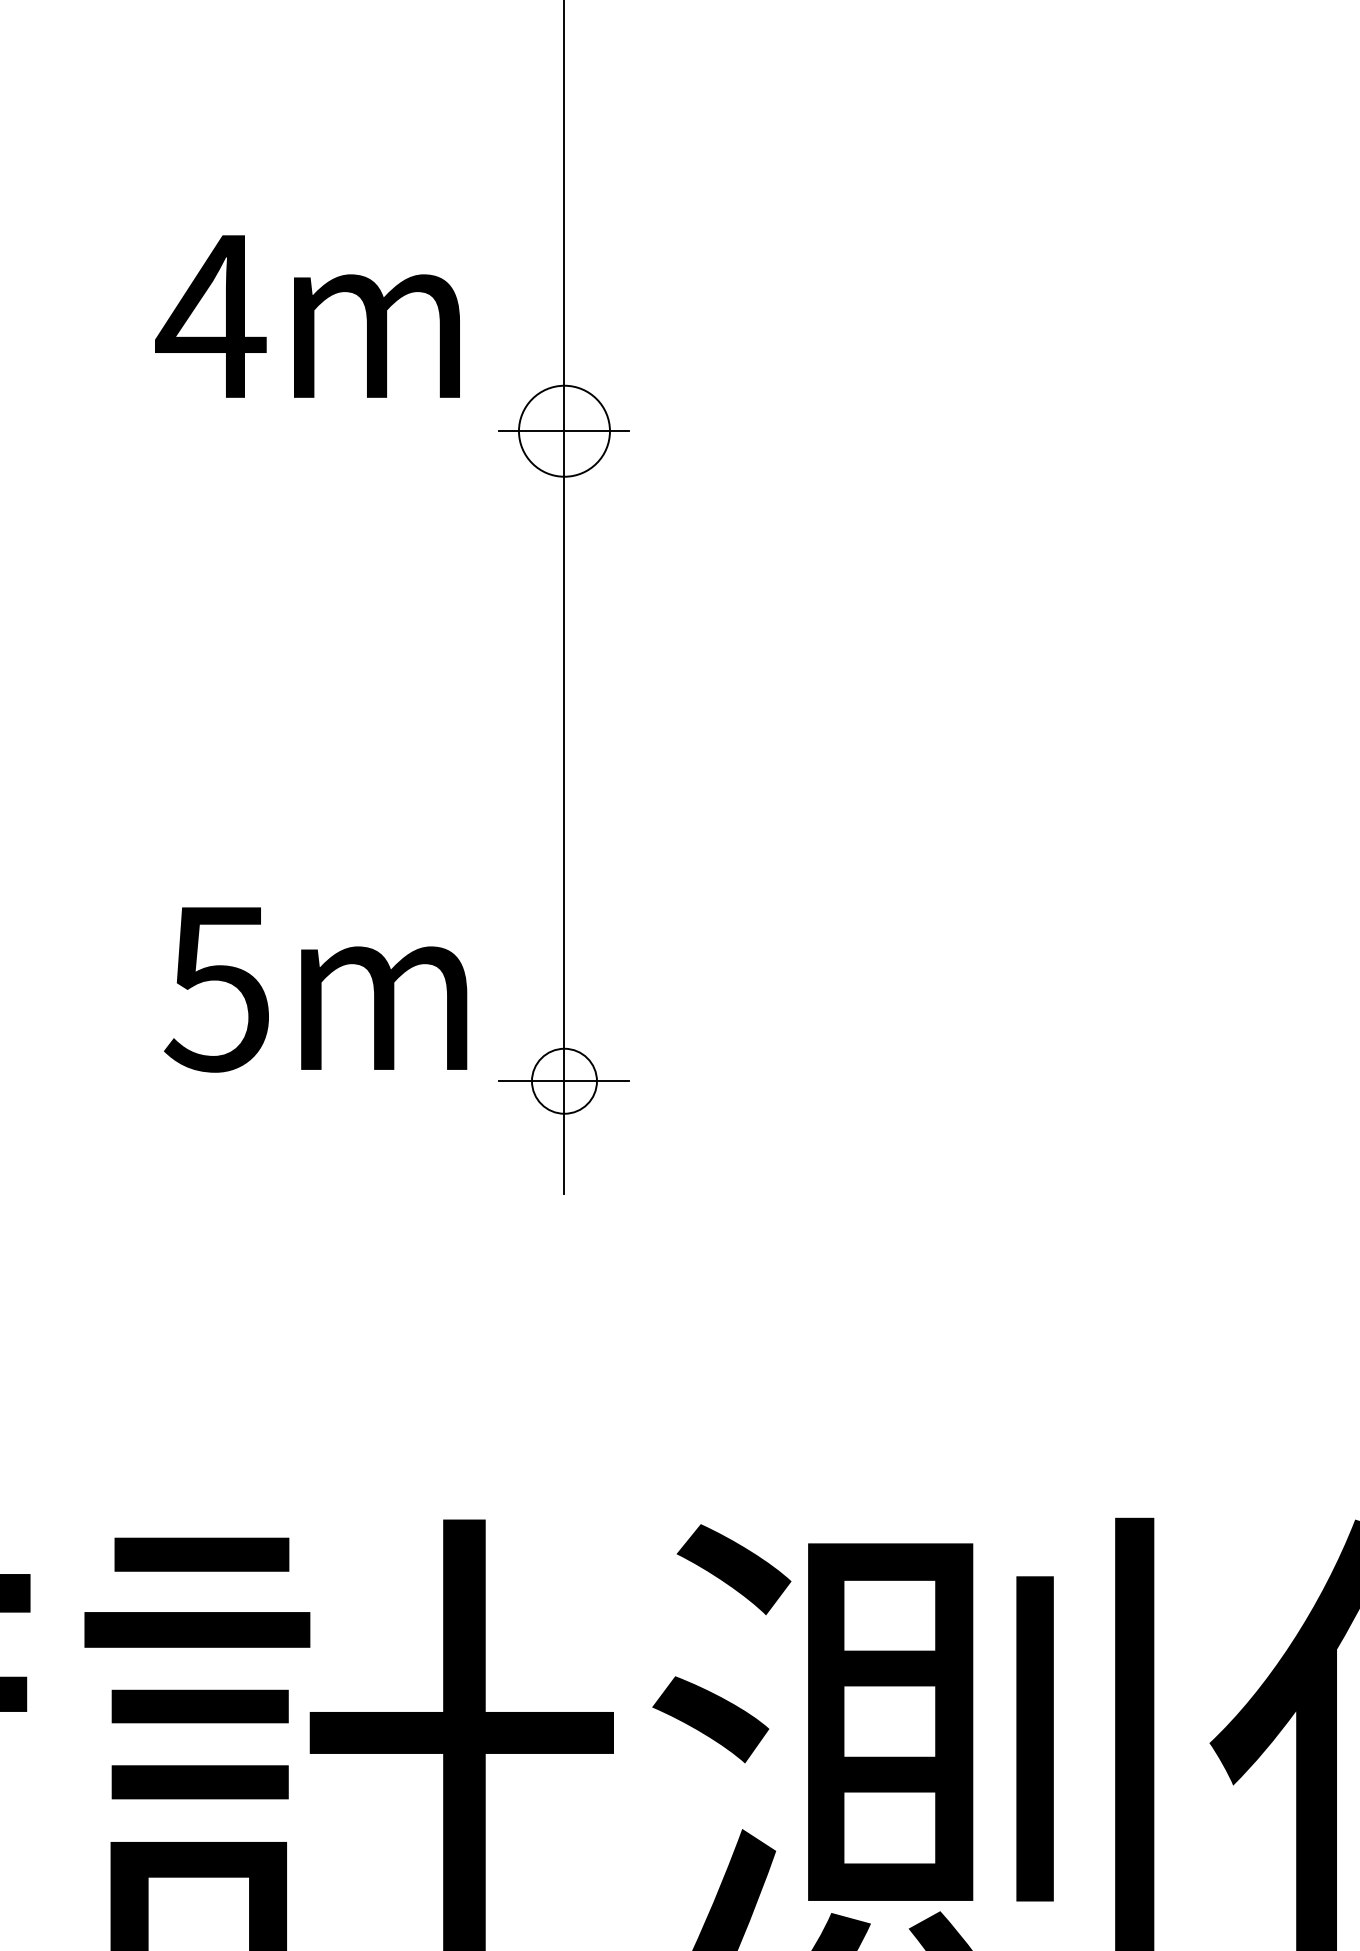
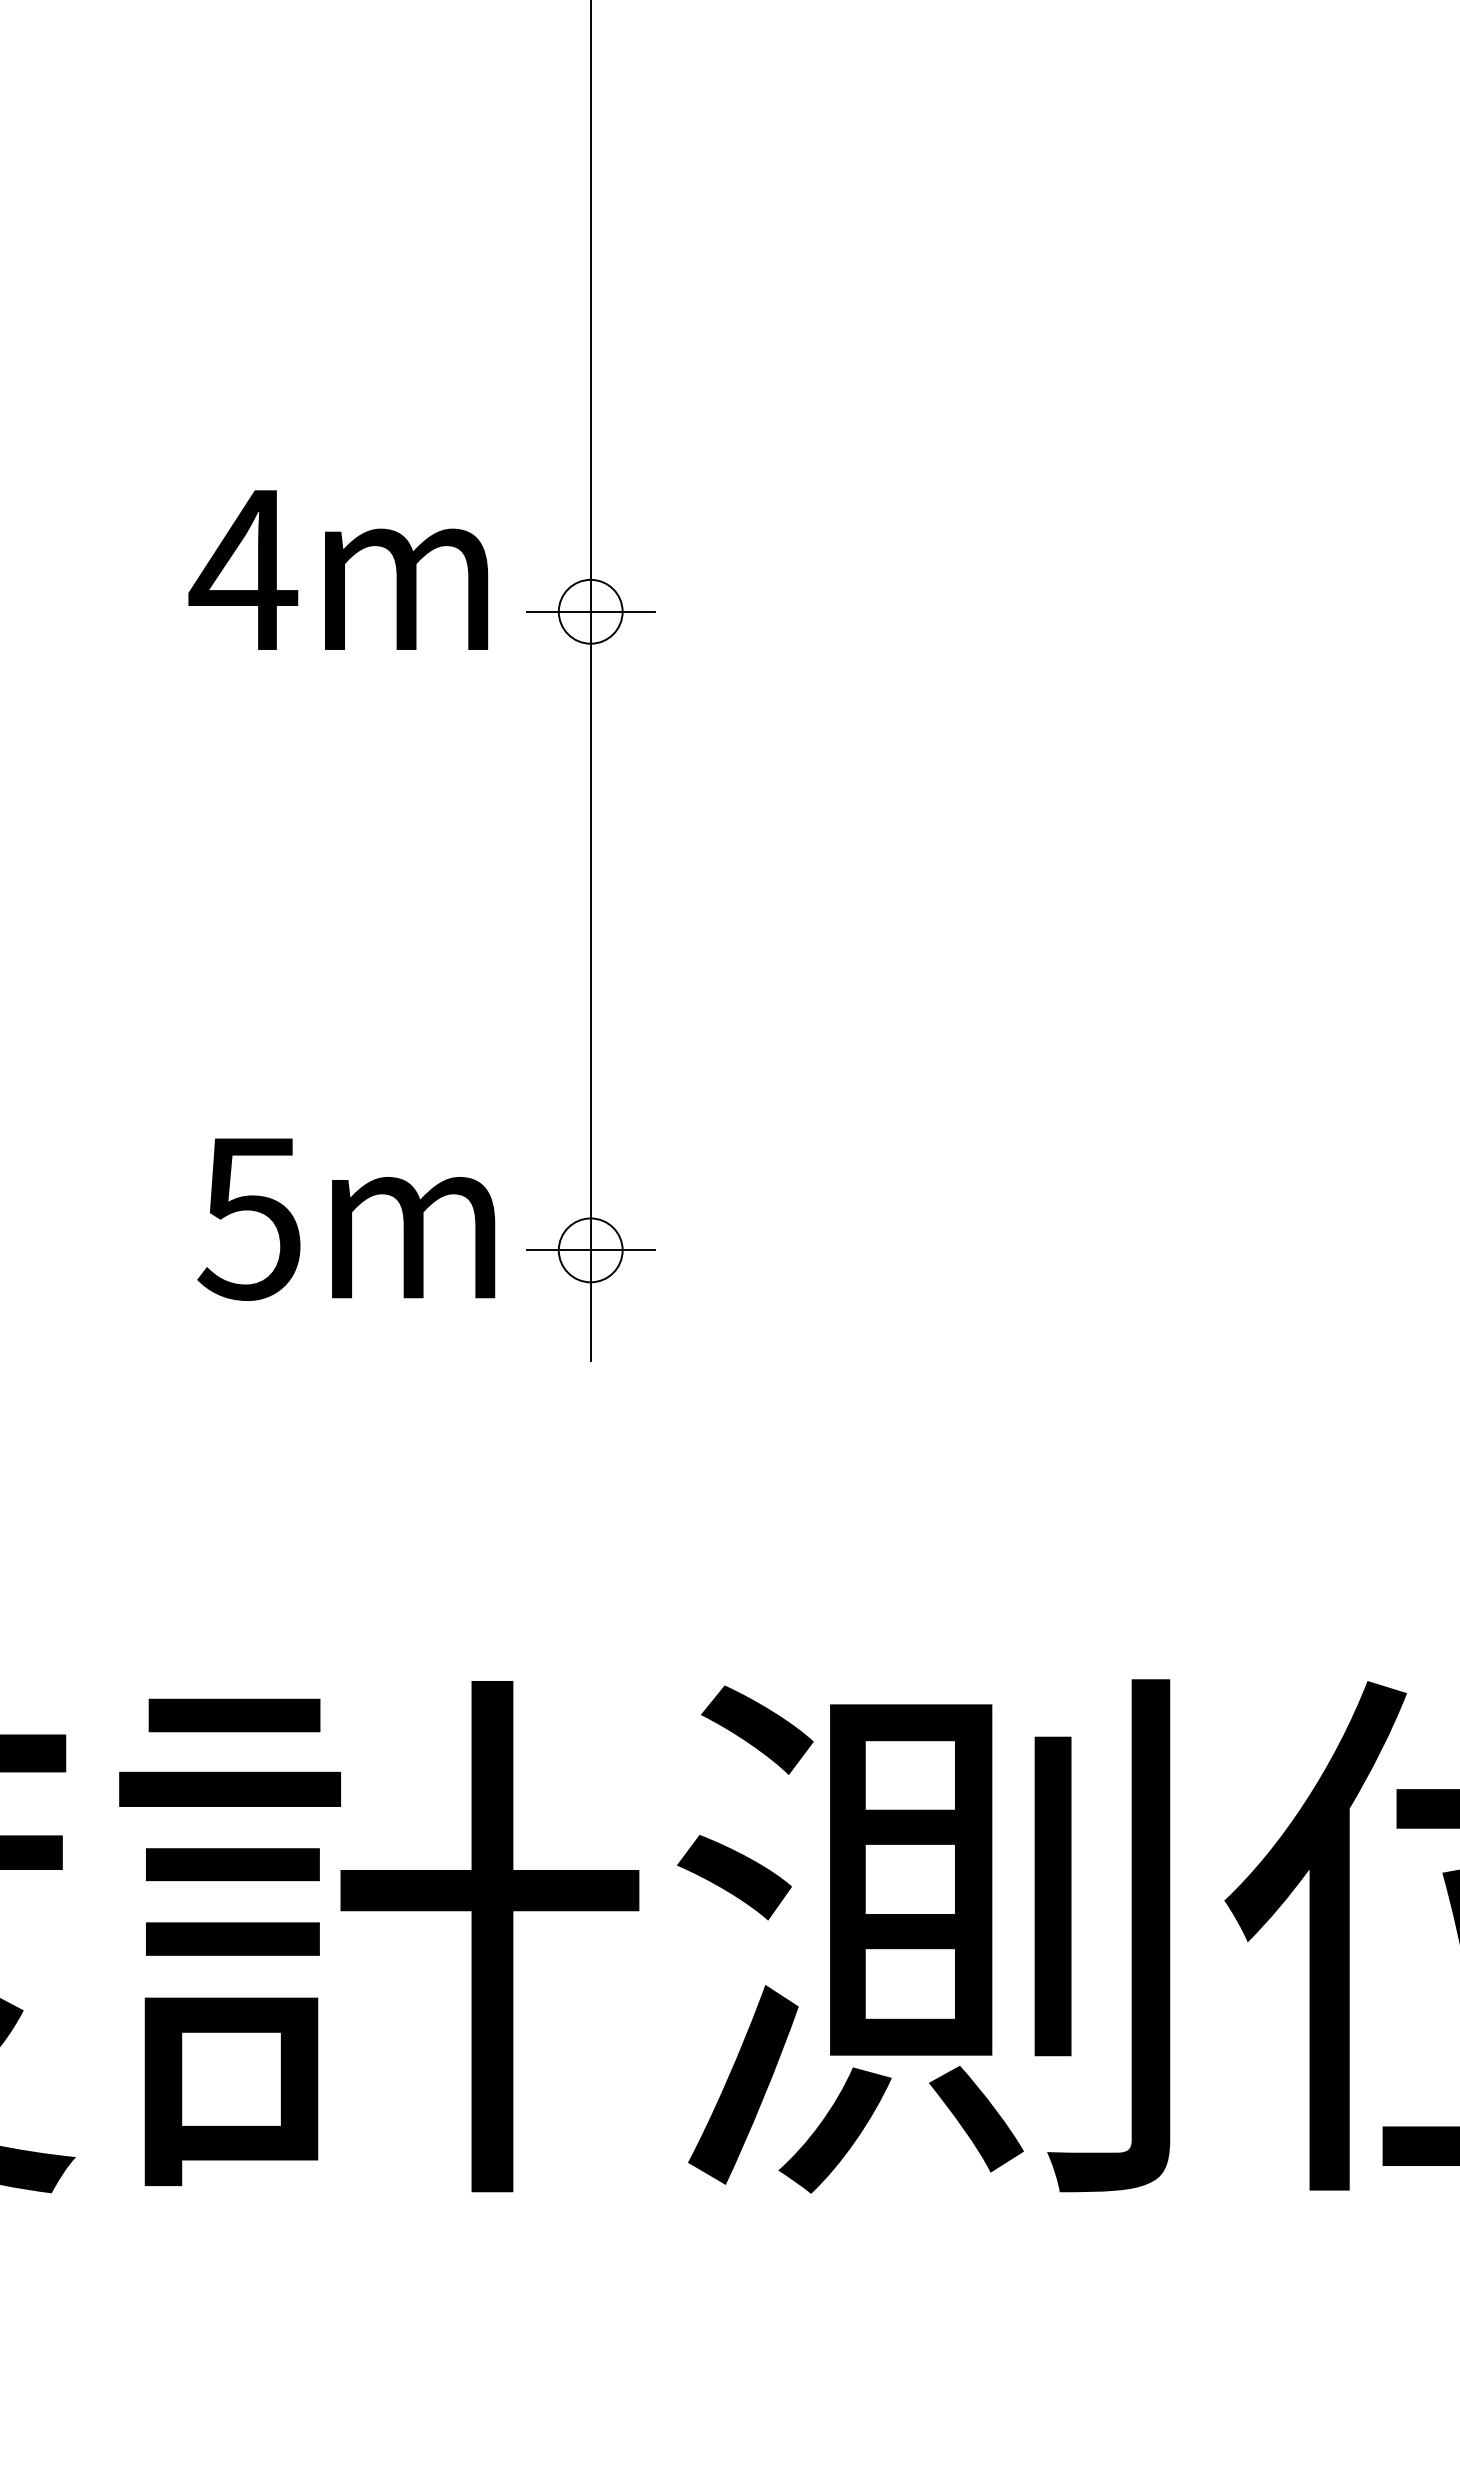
text: (307, 315) -> (338, 569), moved
circle: (564, 430) -> (590, 611), size x0.71
text: (315, 989) -> (346, 1219), moved

